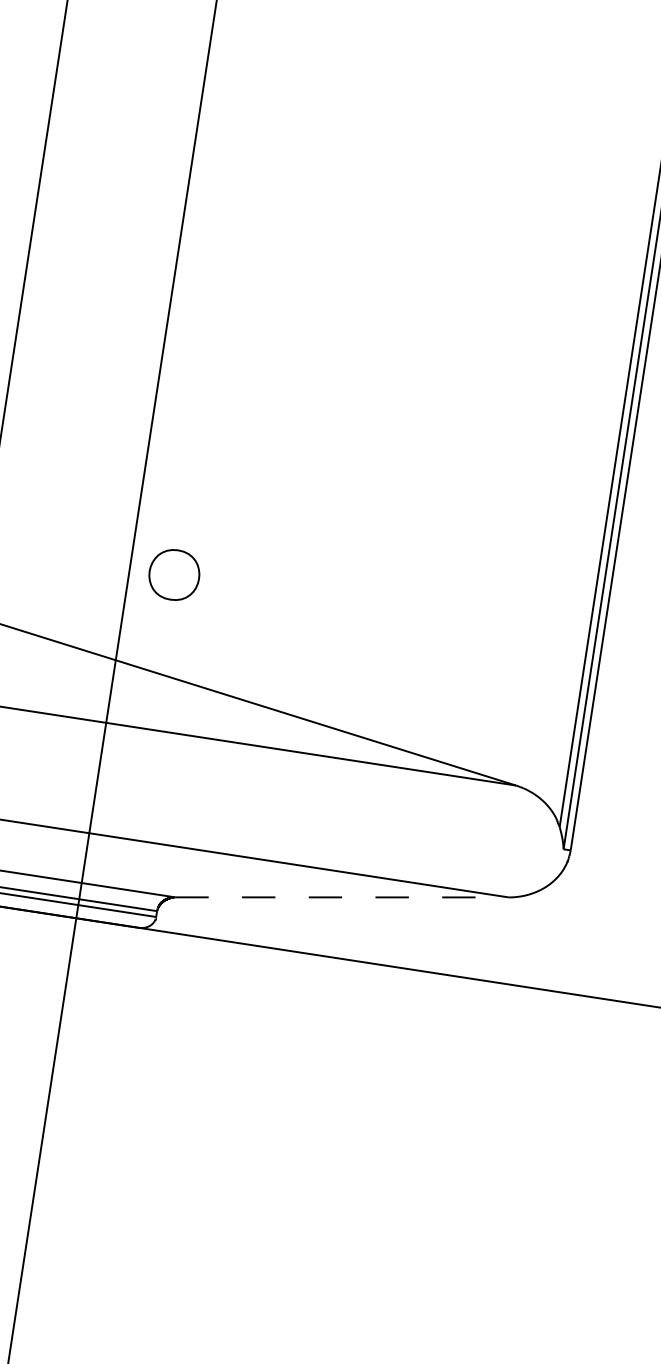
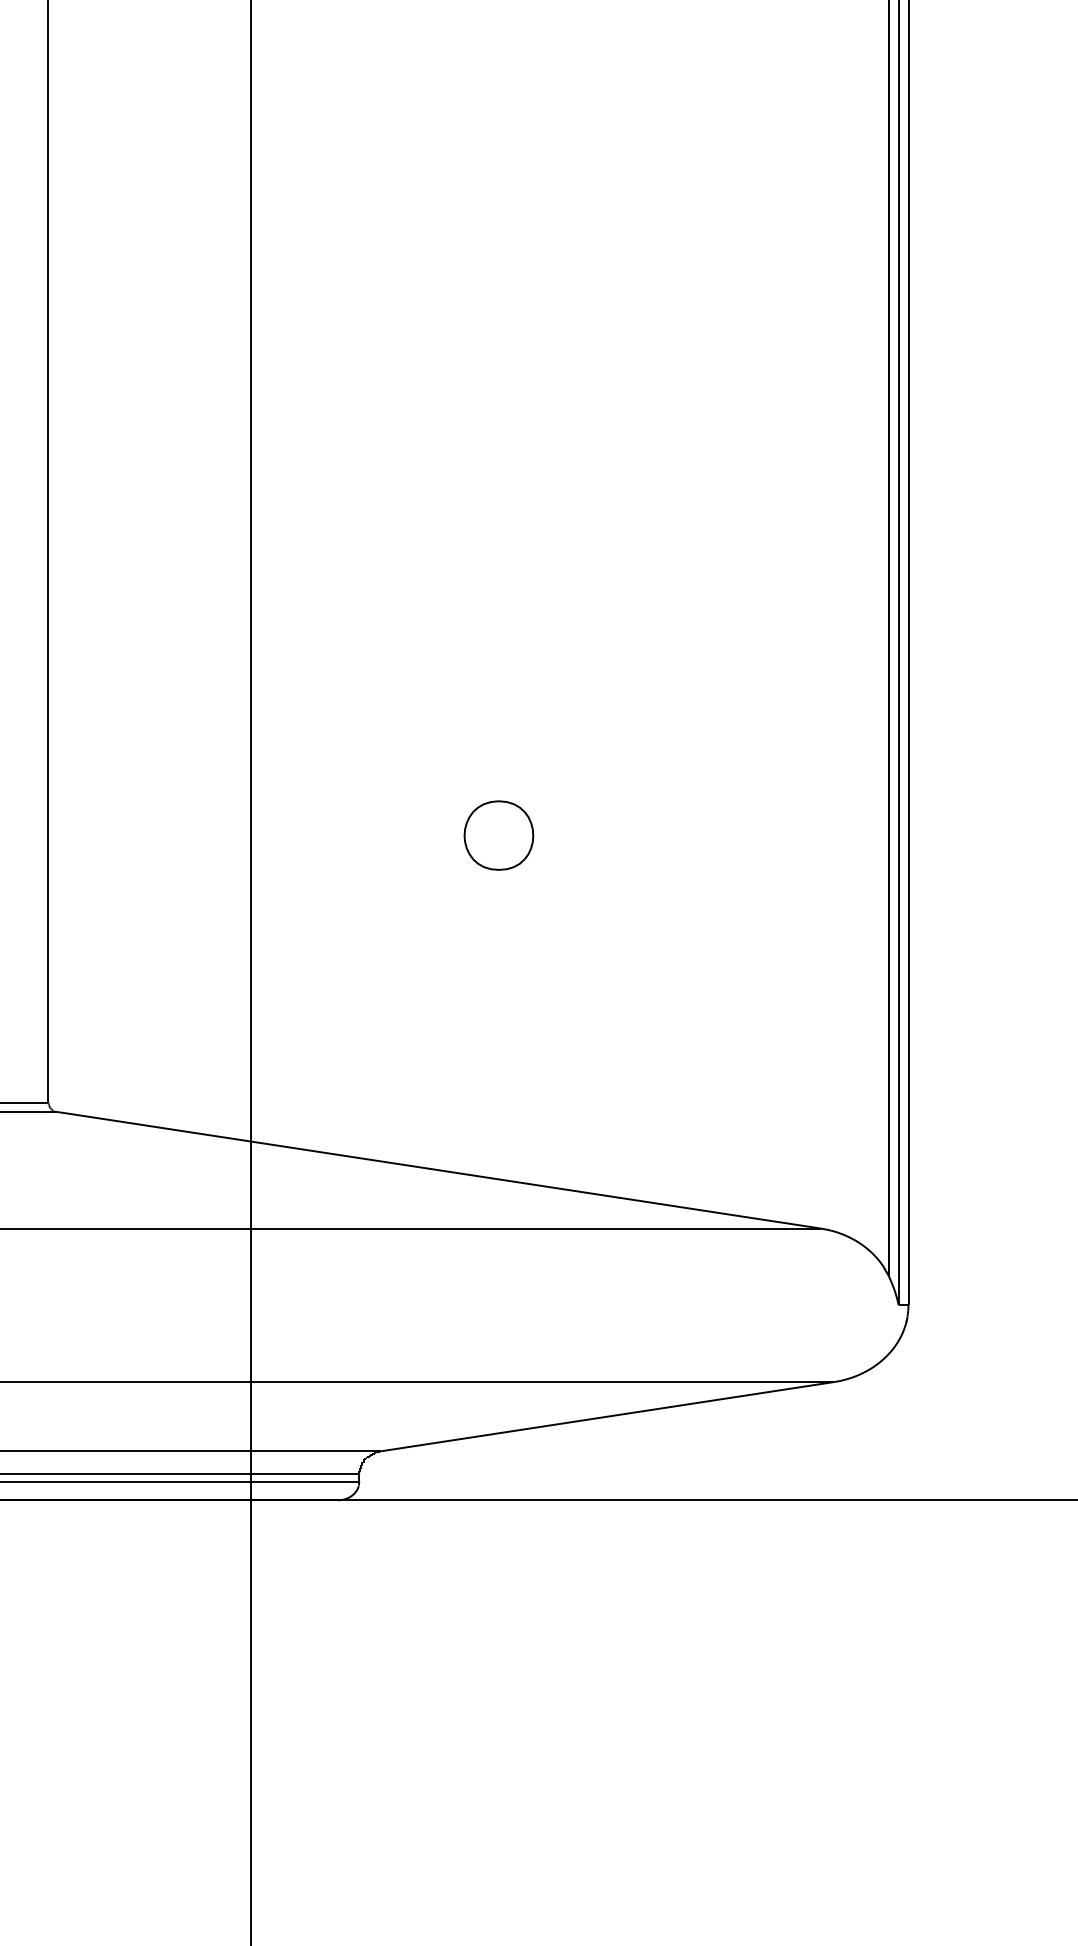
part: (174, 574) -> (498, 835), moved
line: (342, 897) -> (608, 1416), dashed -> solid

